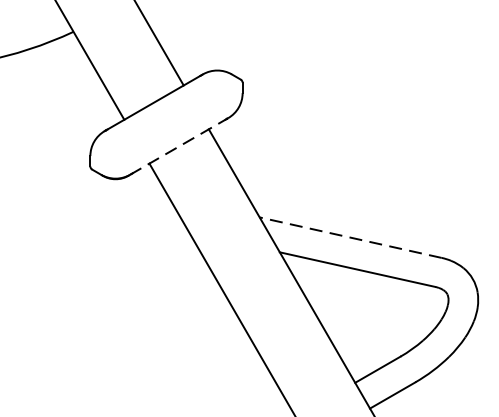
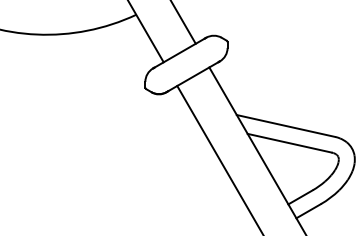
line: (179, 146) -> (193, 76), dashed -> solid
line: (349, 236) -> (285, 125), dashed -> solid

